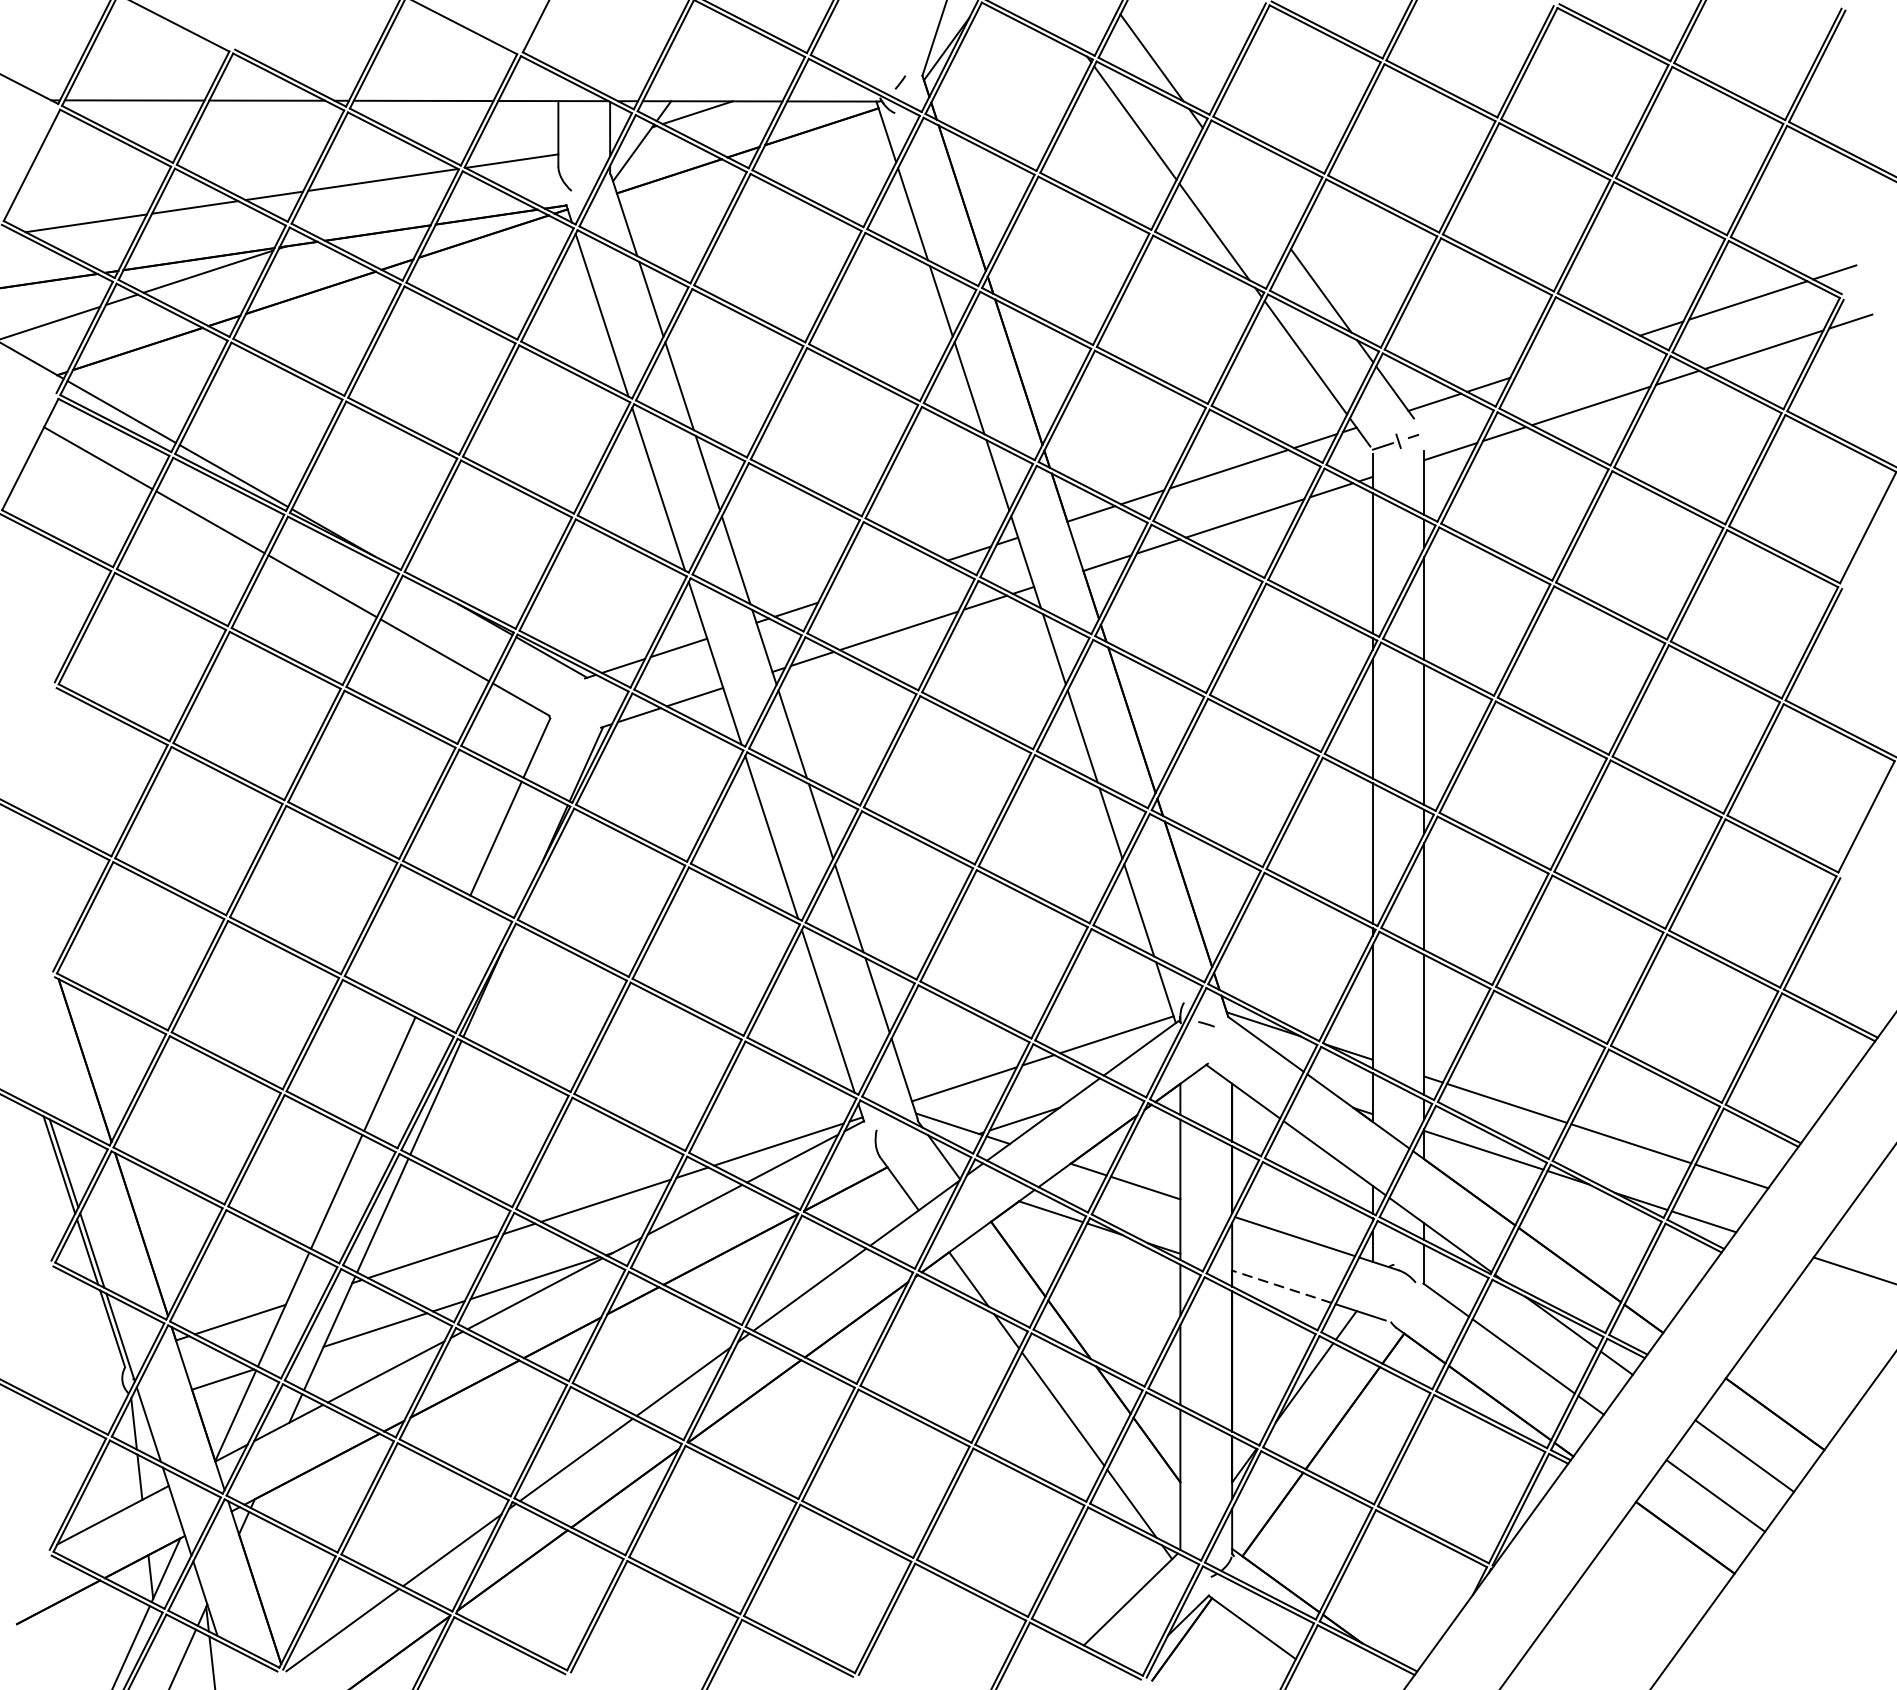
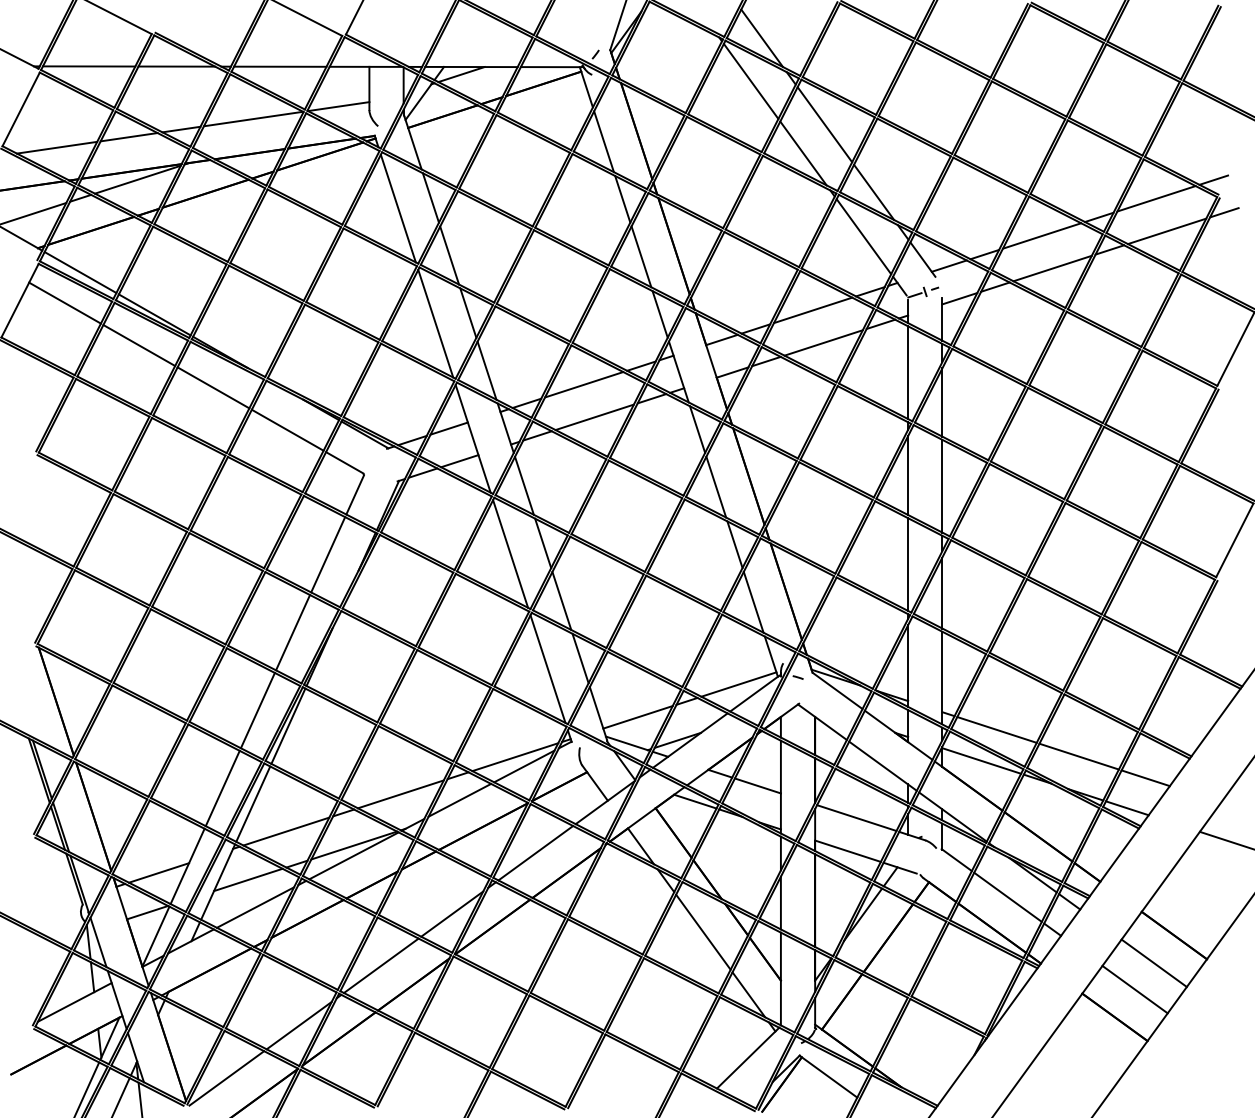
line: (1246, 188) -> (824, 124), added
line: (1574, 355) -> (1041, 235), added
line: (883, 581) -> (584, 384), added
line: (443, 956) -> (293, 632), added
line: (1282, 1287) -> (848, 851), dashed -> solid

